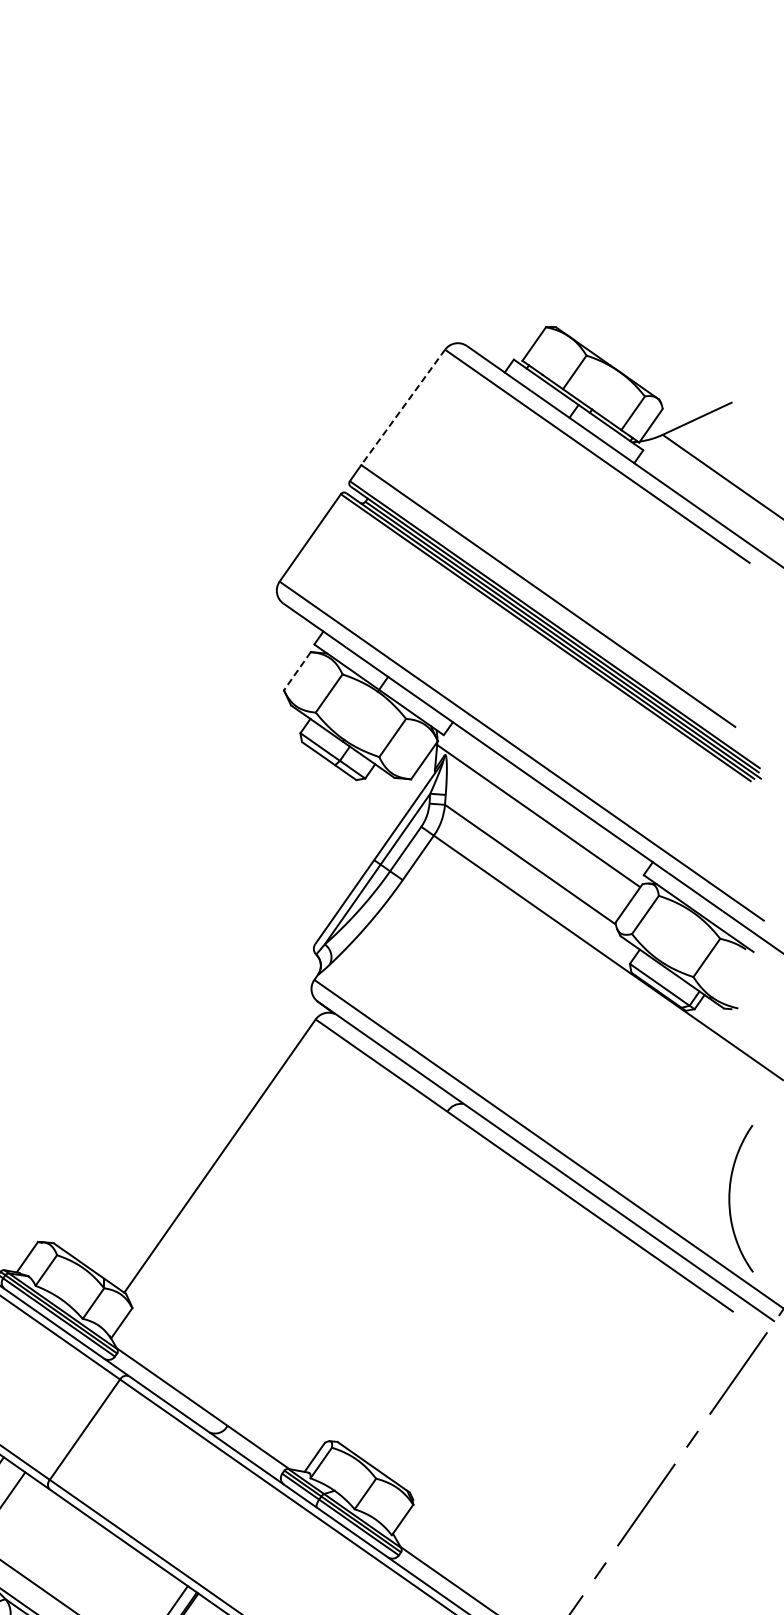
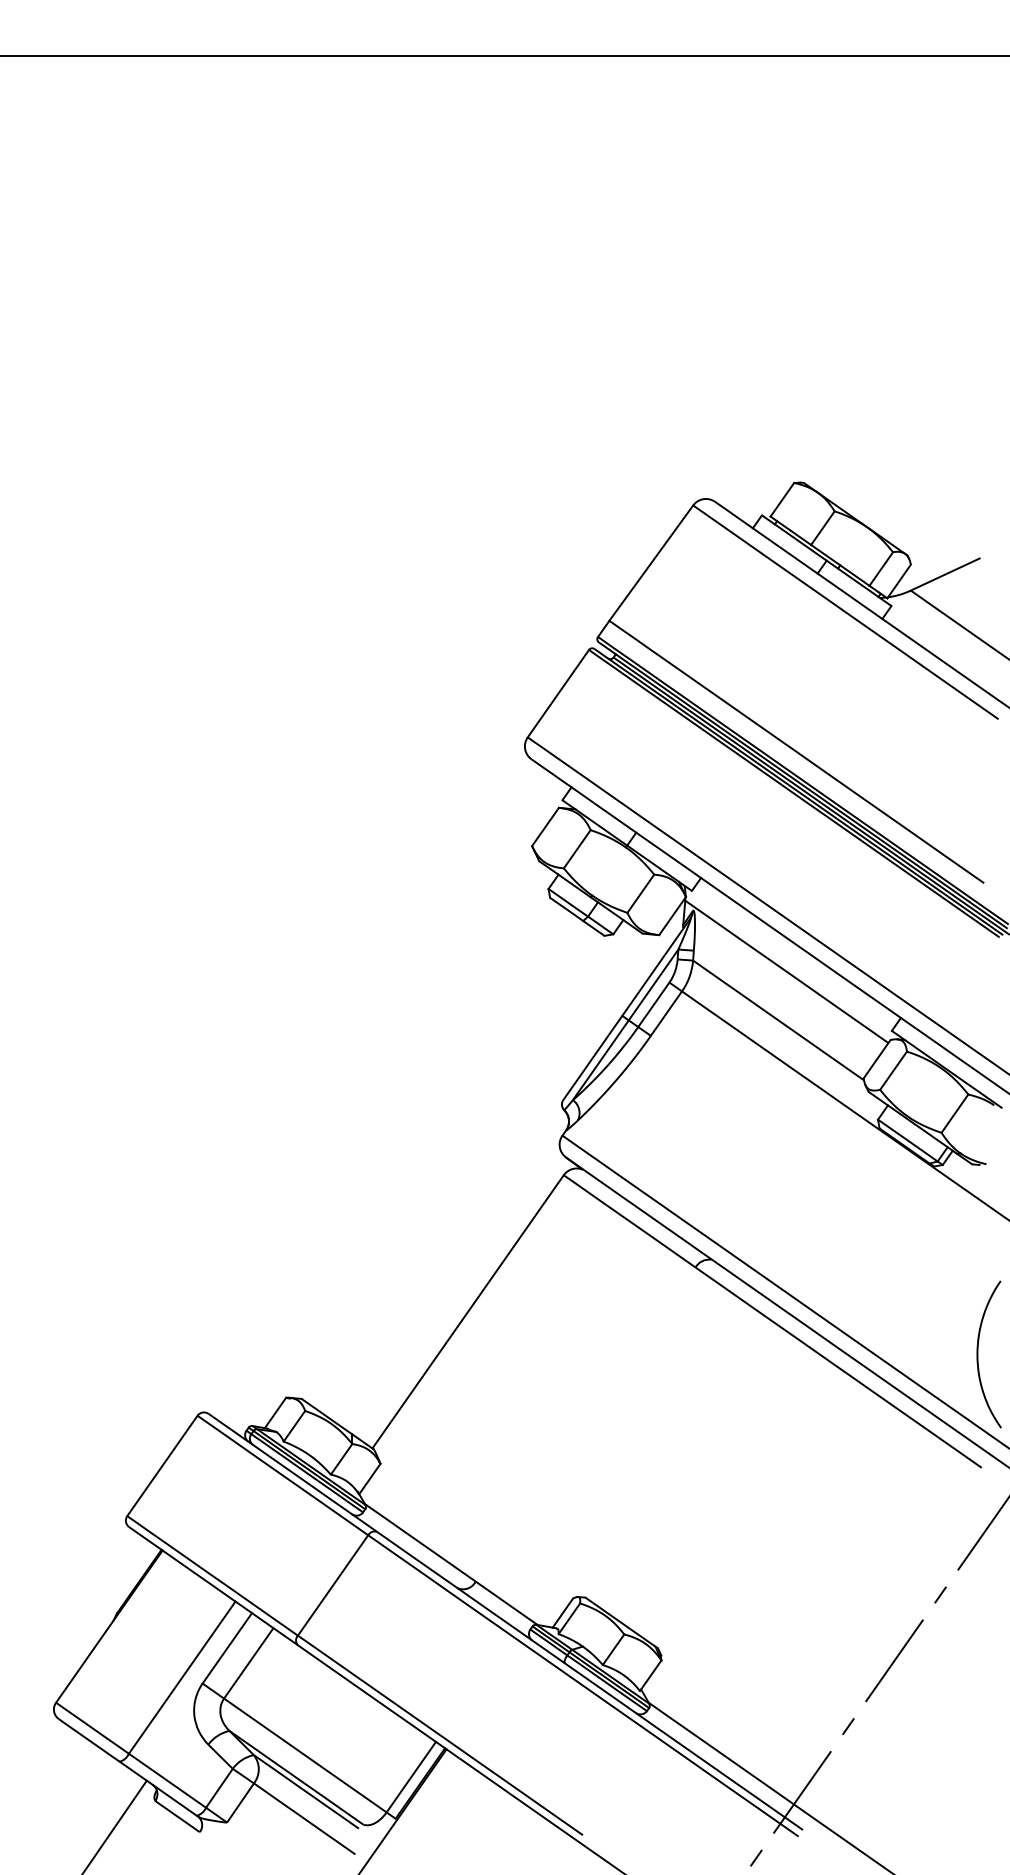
line: (403, 407) -> (651, 563), dashed -> solid
line: (297, 671) -> (545, 827), dashed -> solid

